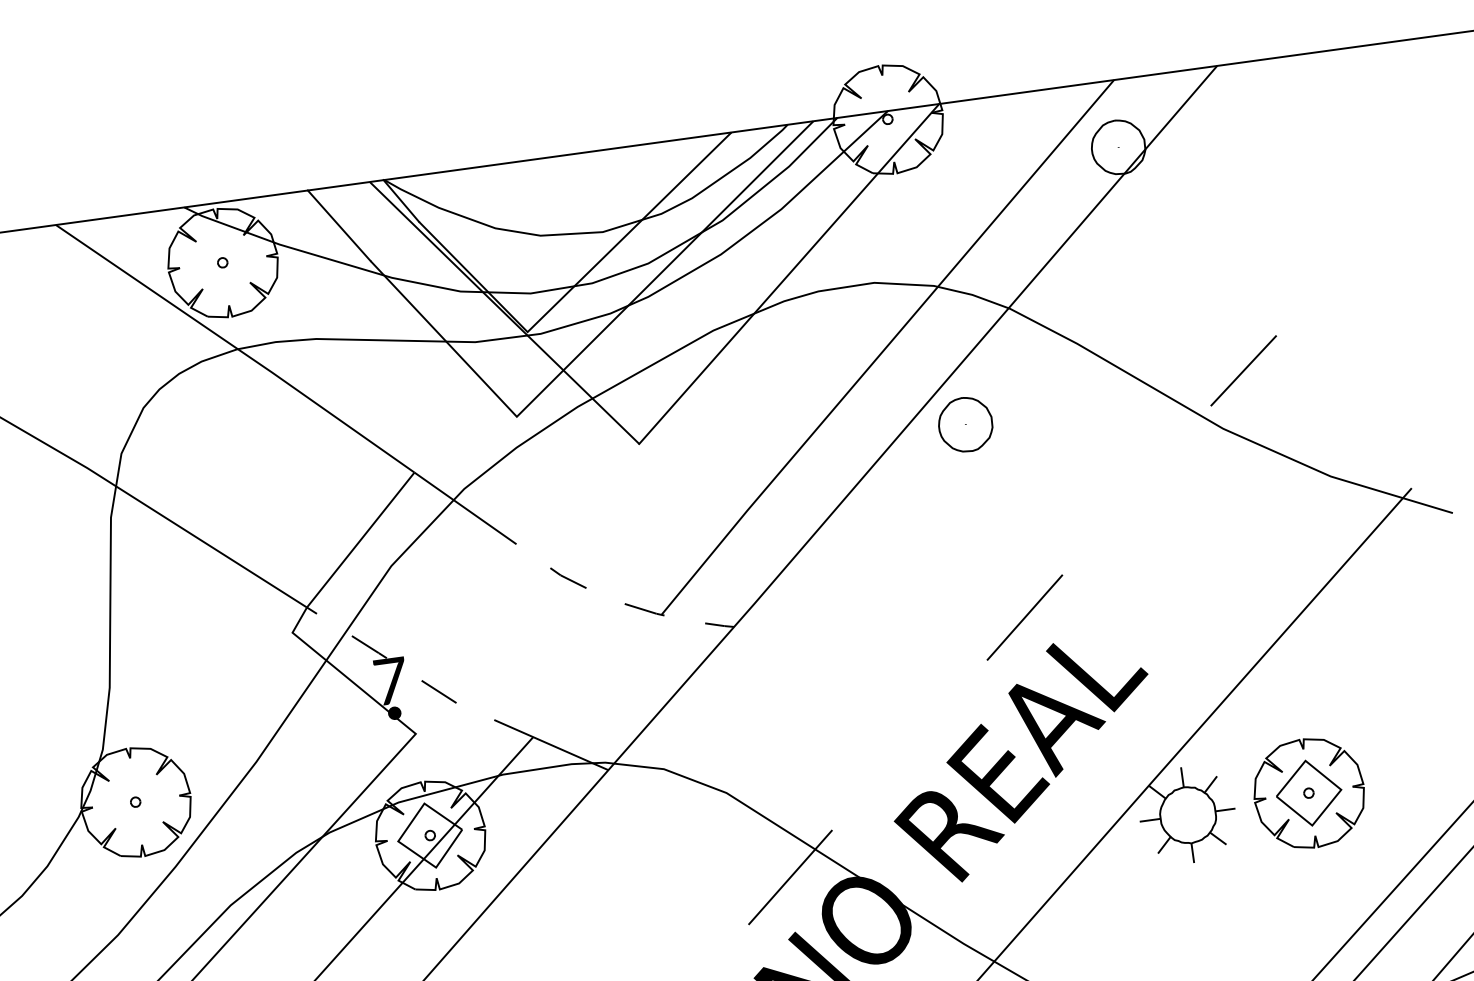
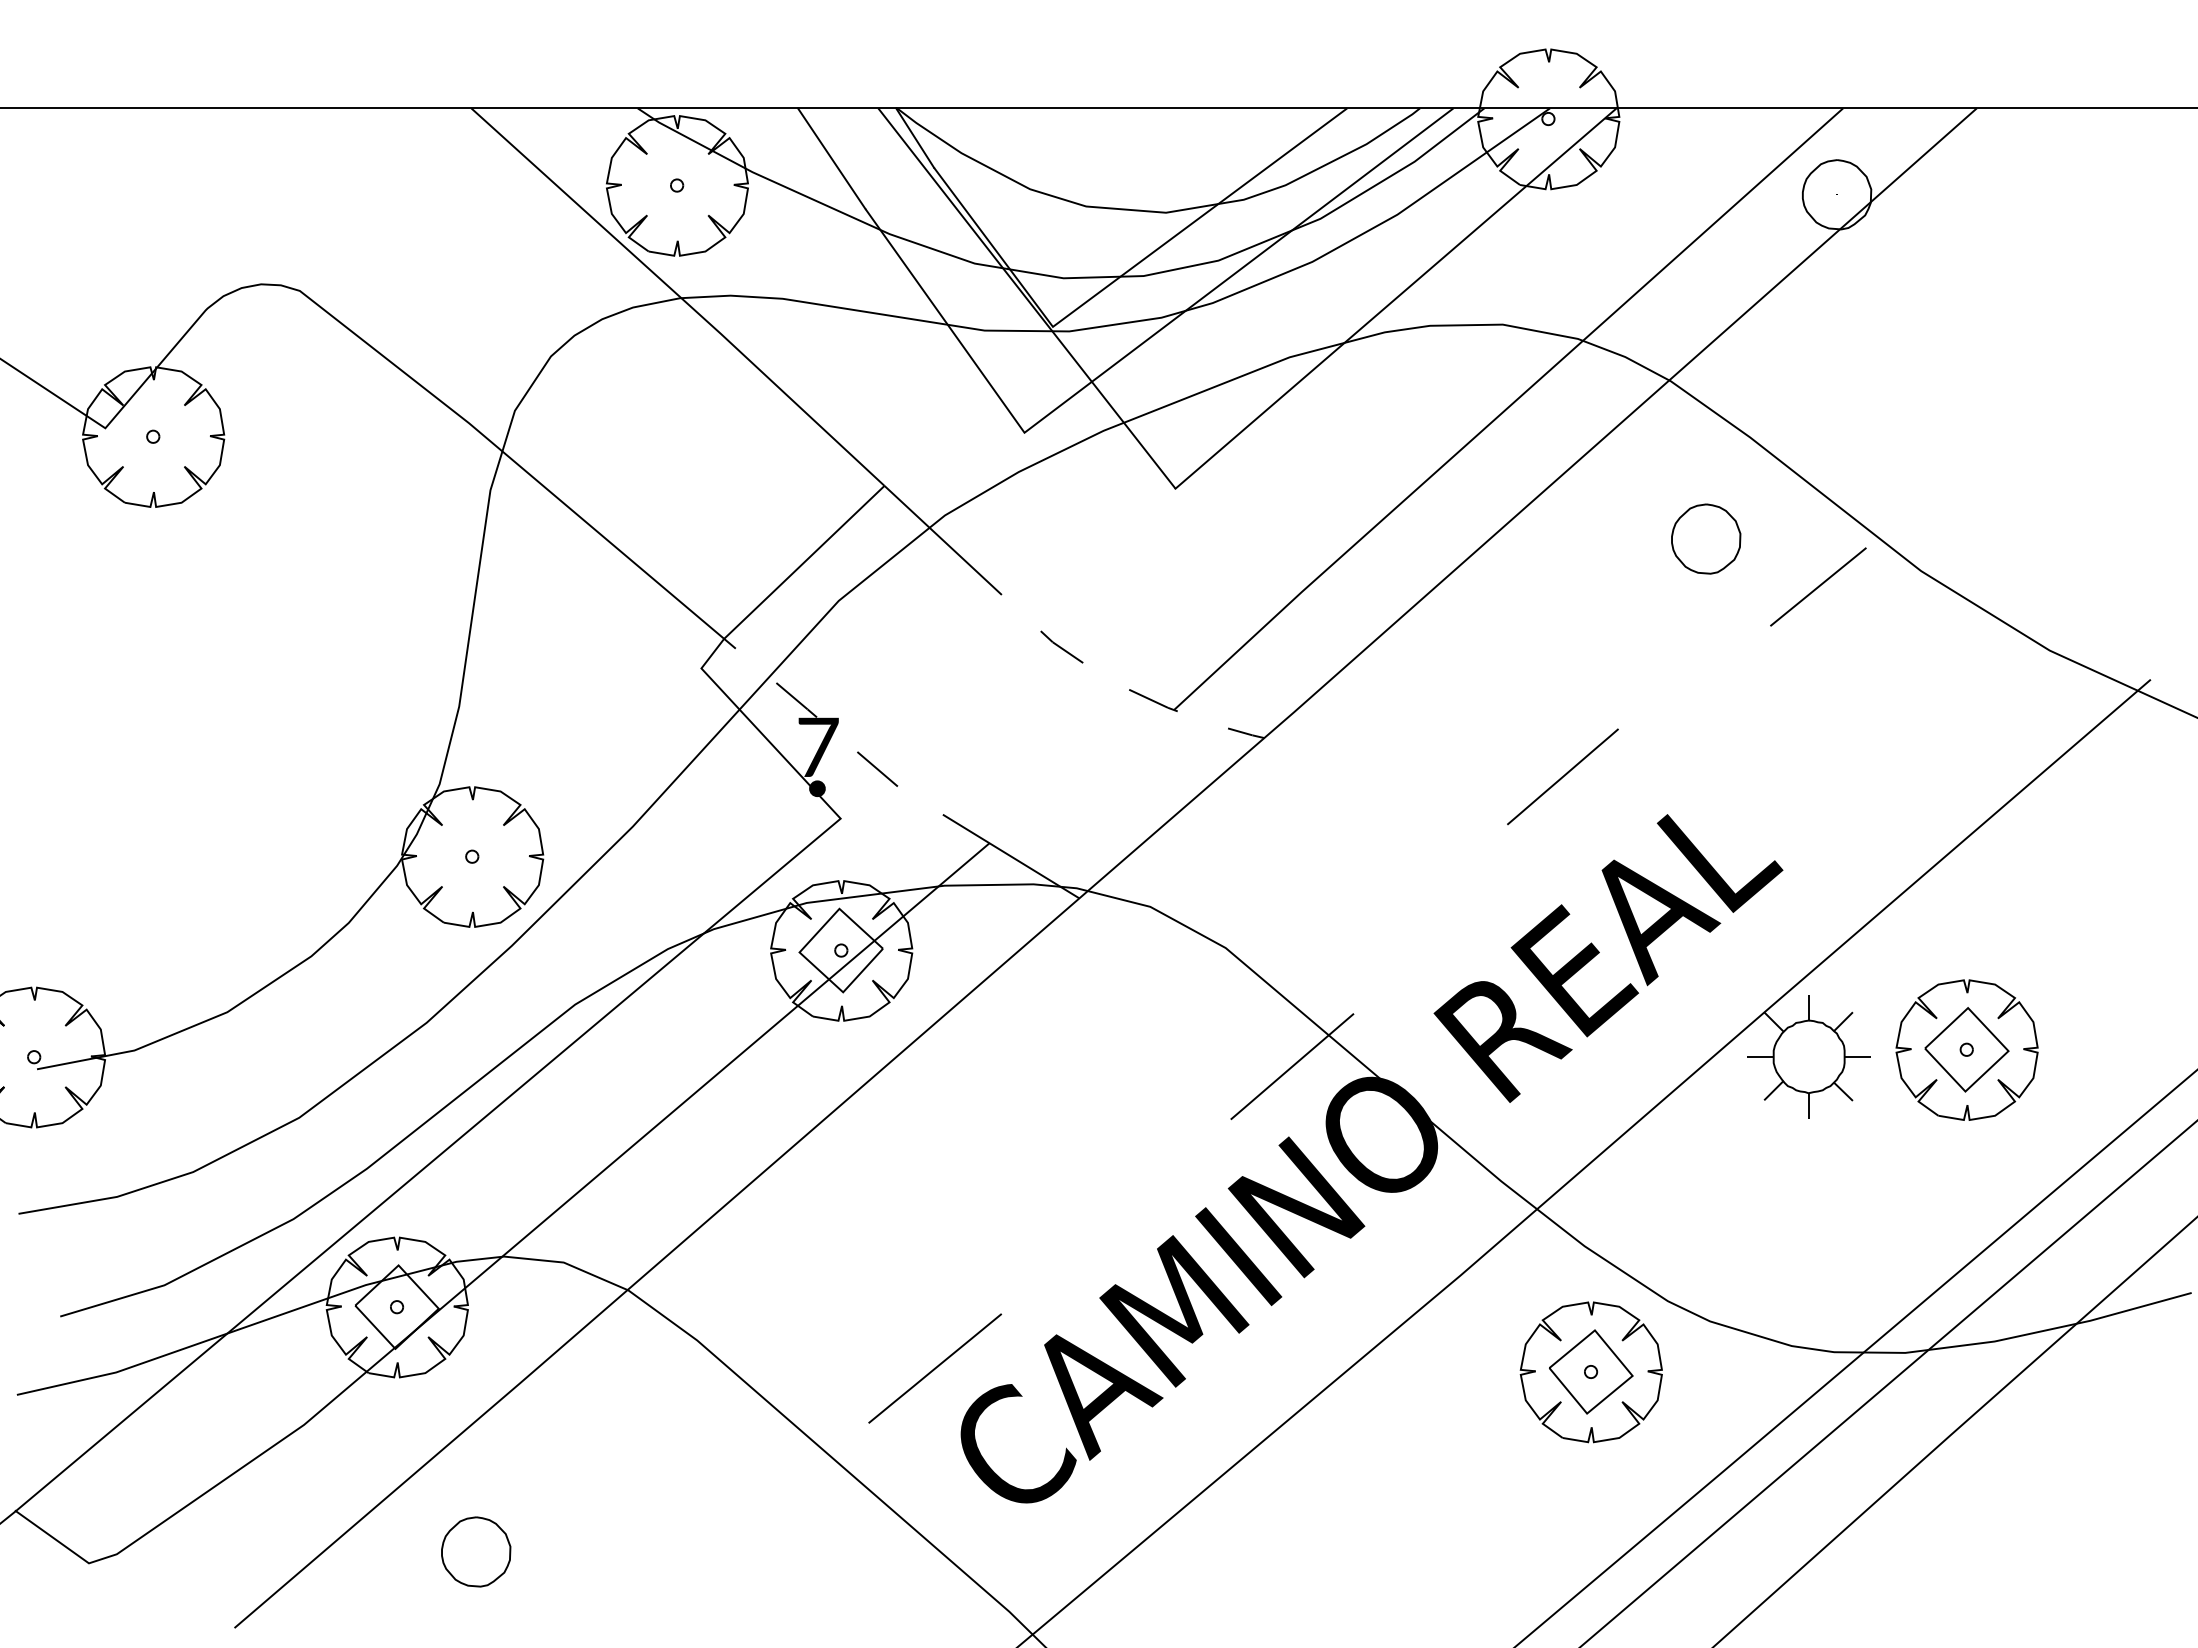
line: (1243, 370) -> (1818, 586), moved
part: (965, 424) -> (1706, 538), moved
line: (1024, 617) -> (1562, 776), moved

